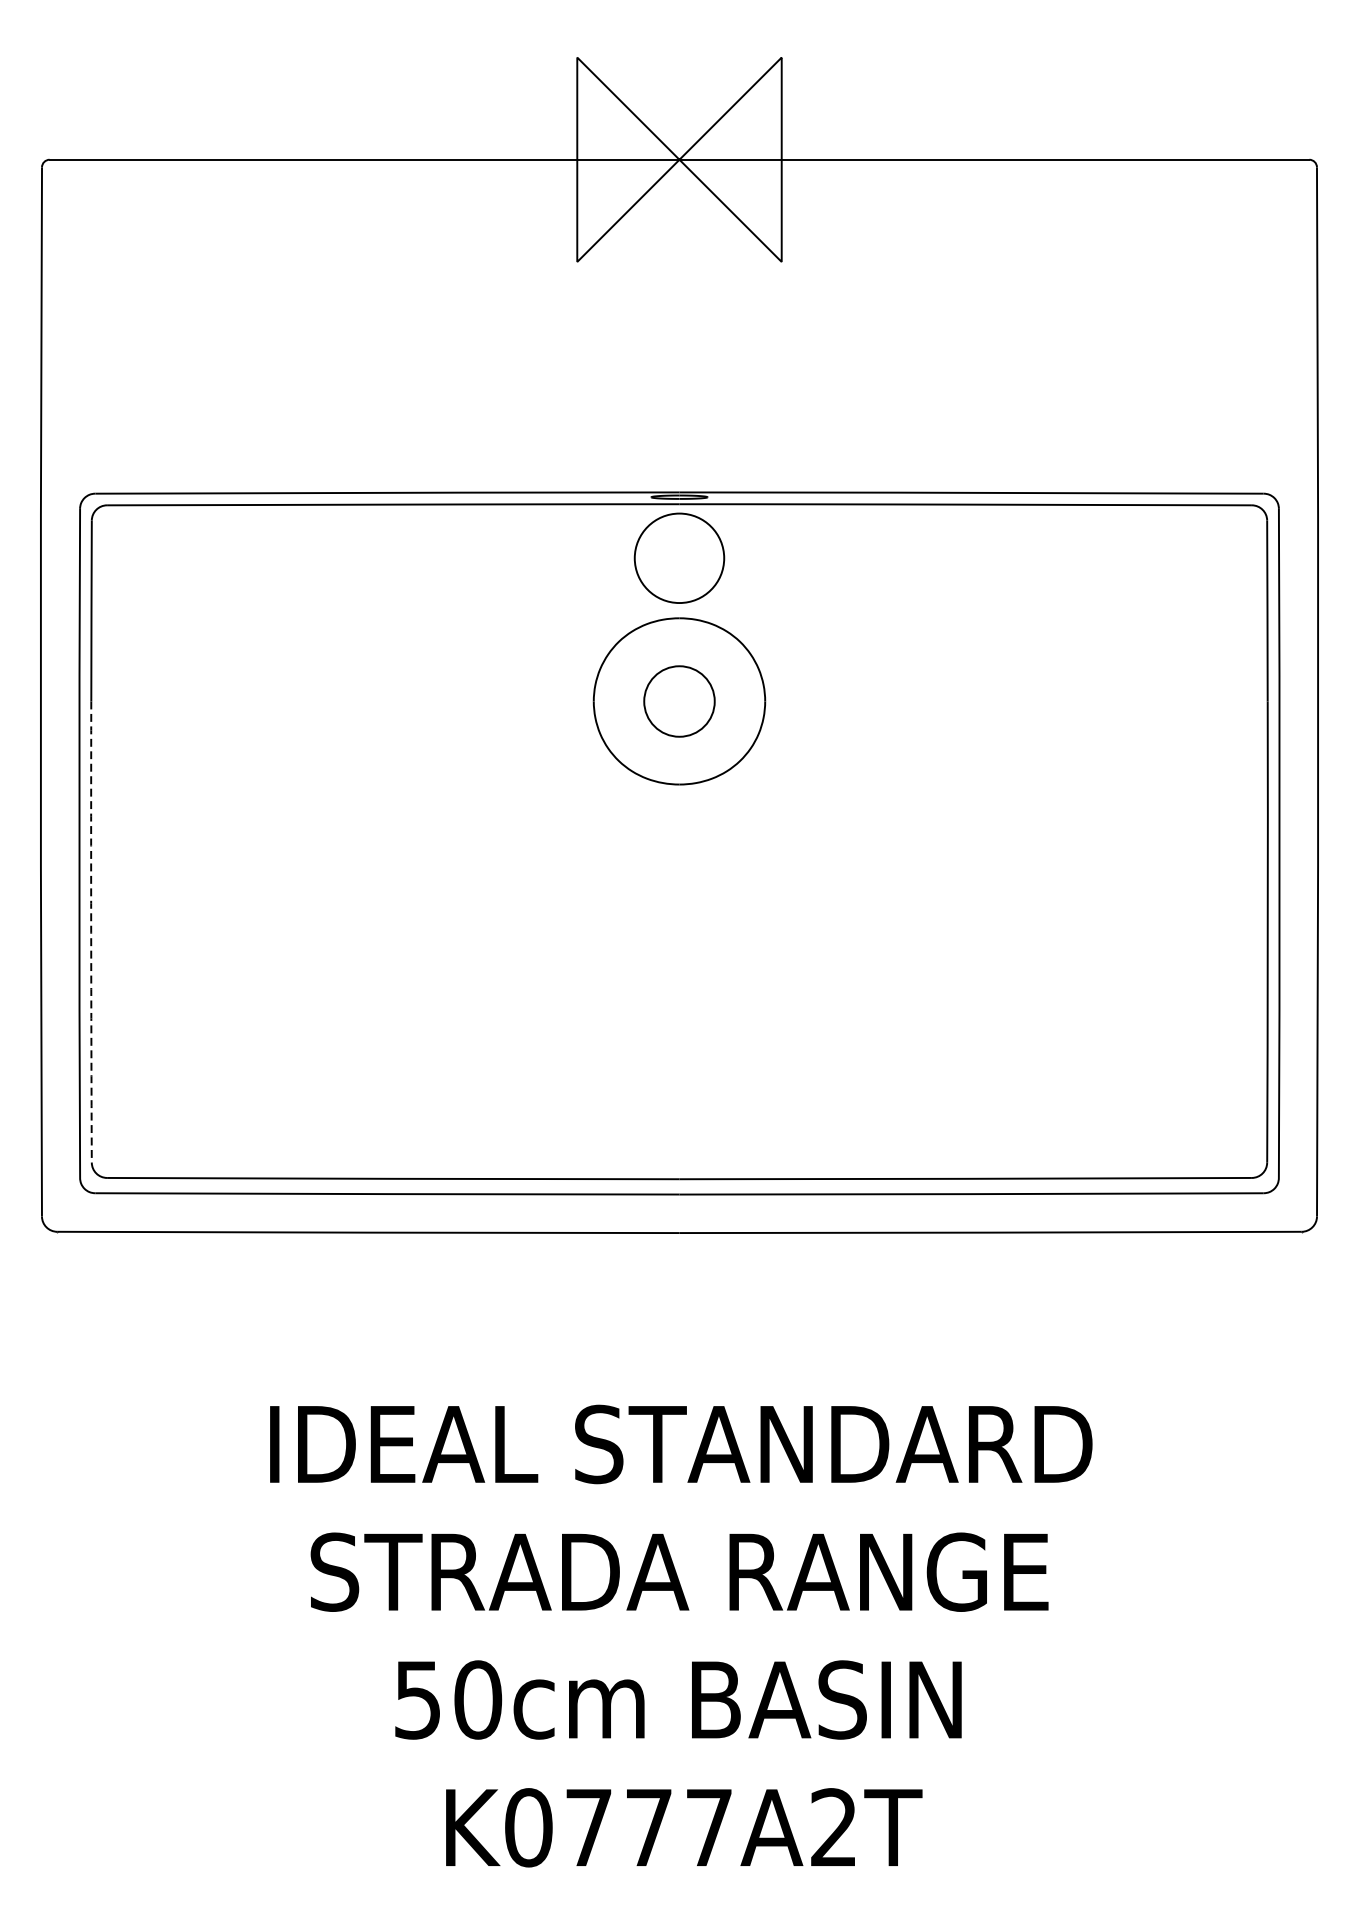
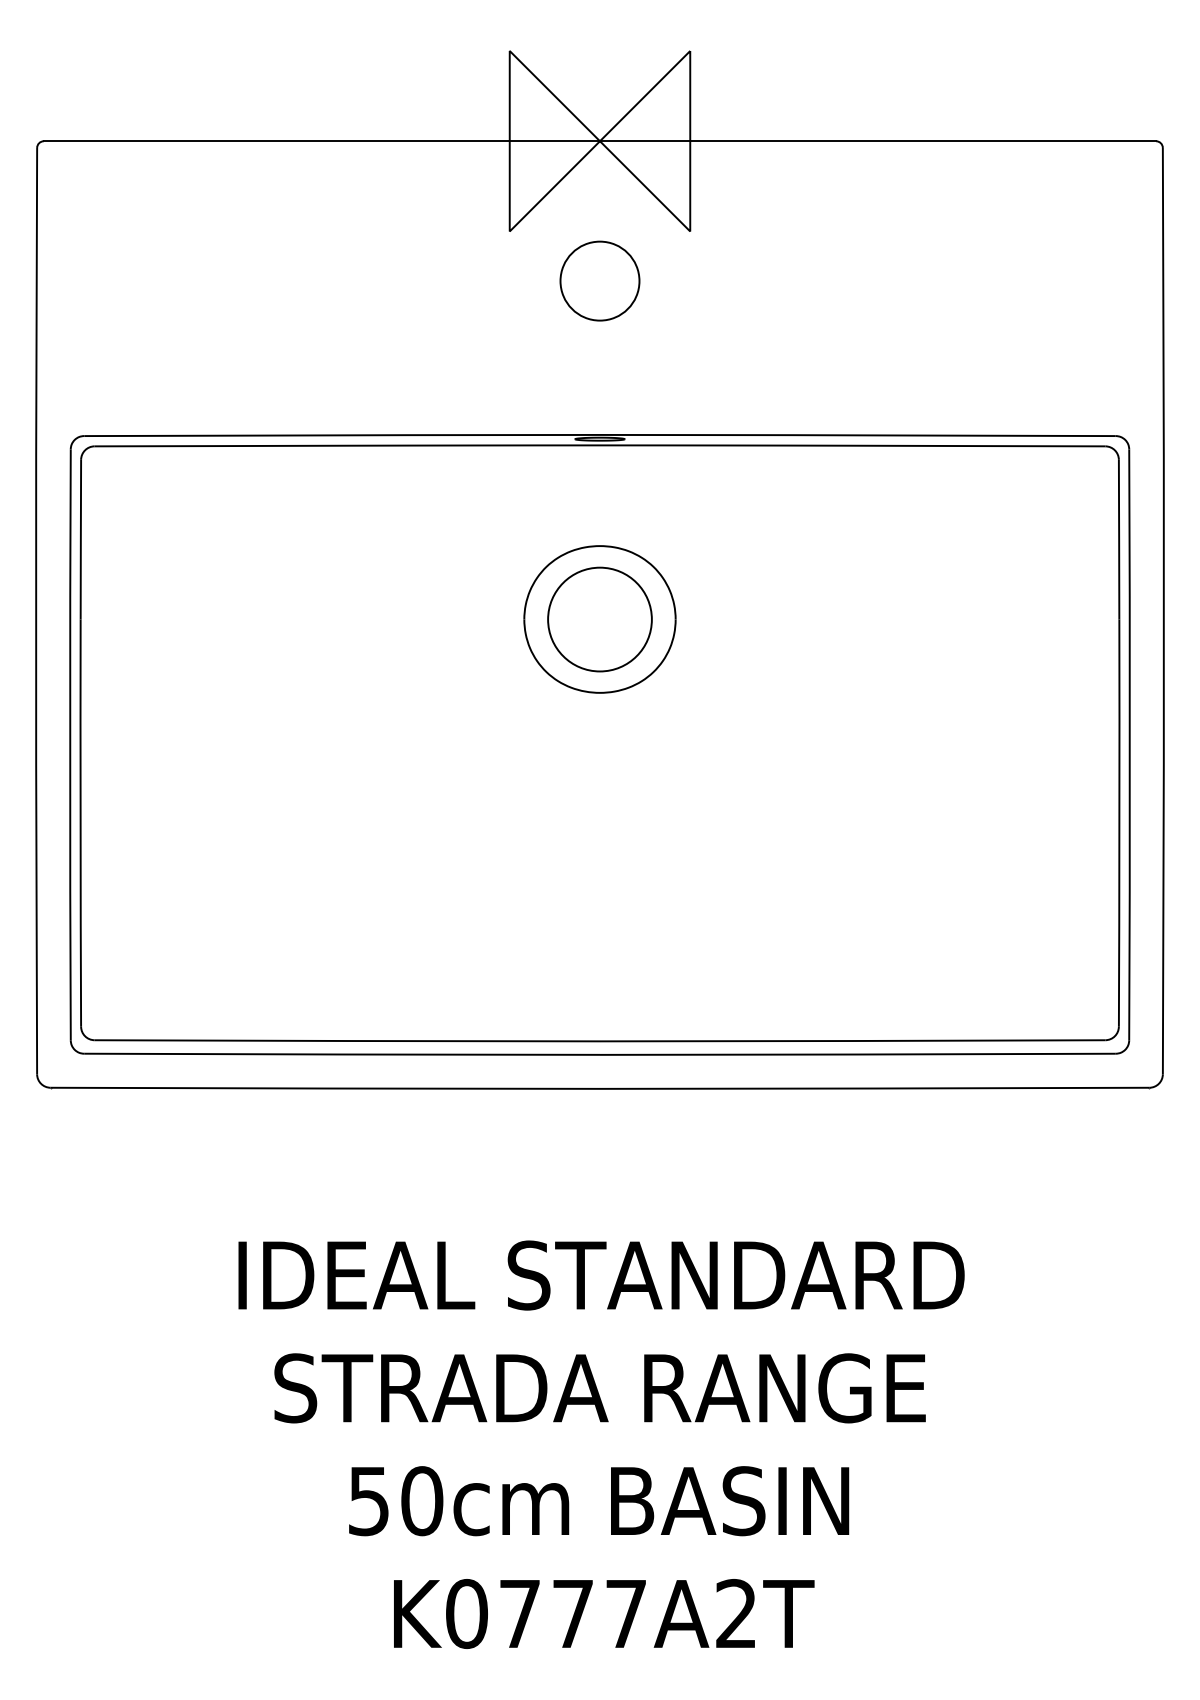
circle: (678, 557) -> (599, 280), moved
circle: (678, 701) -> (599, 619), size x1.67
arc: (91, 932) -> (80, 823), dashed -> solid

